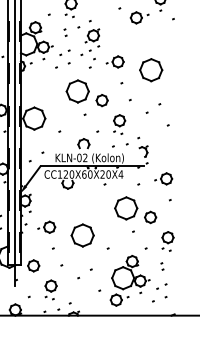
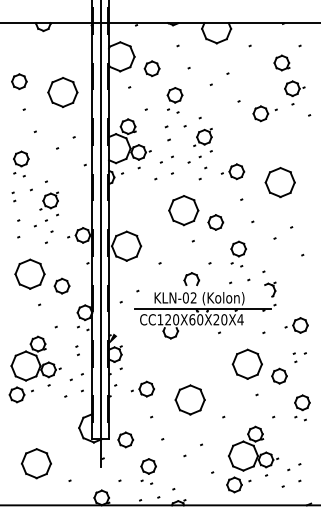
part: (65, 32) -> (167, 132), size x1.6
line: (32, 175) -> (124, 321), removed
part: (161, 266) -> (294, 357), moved

